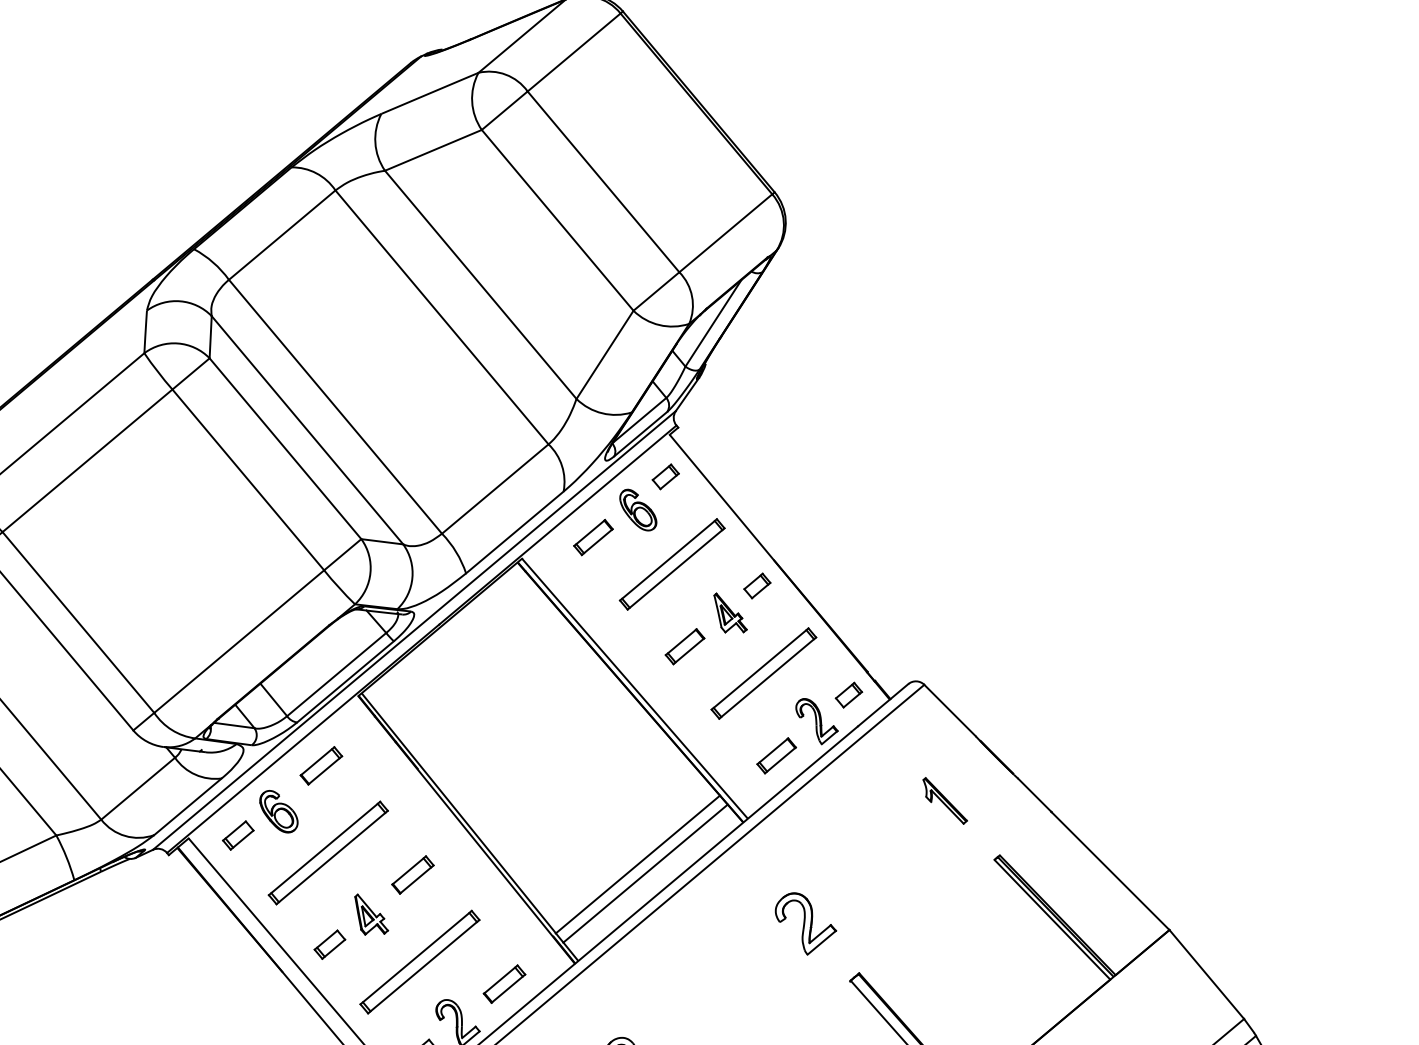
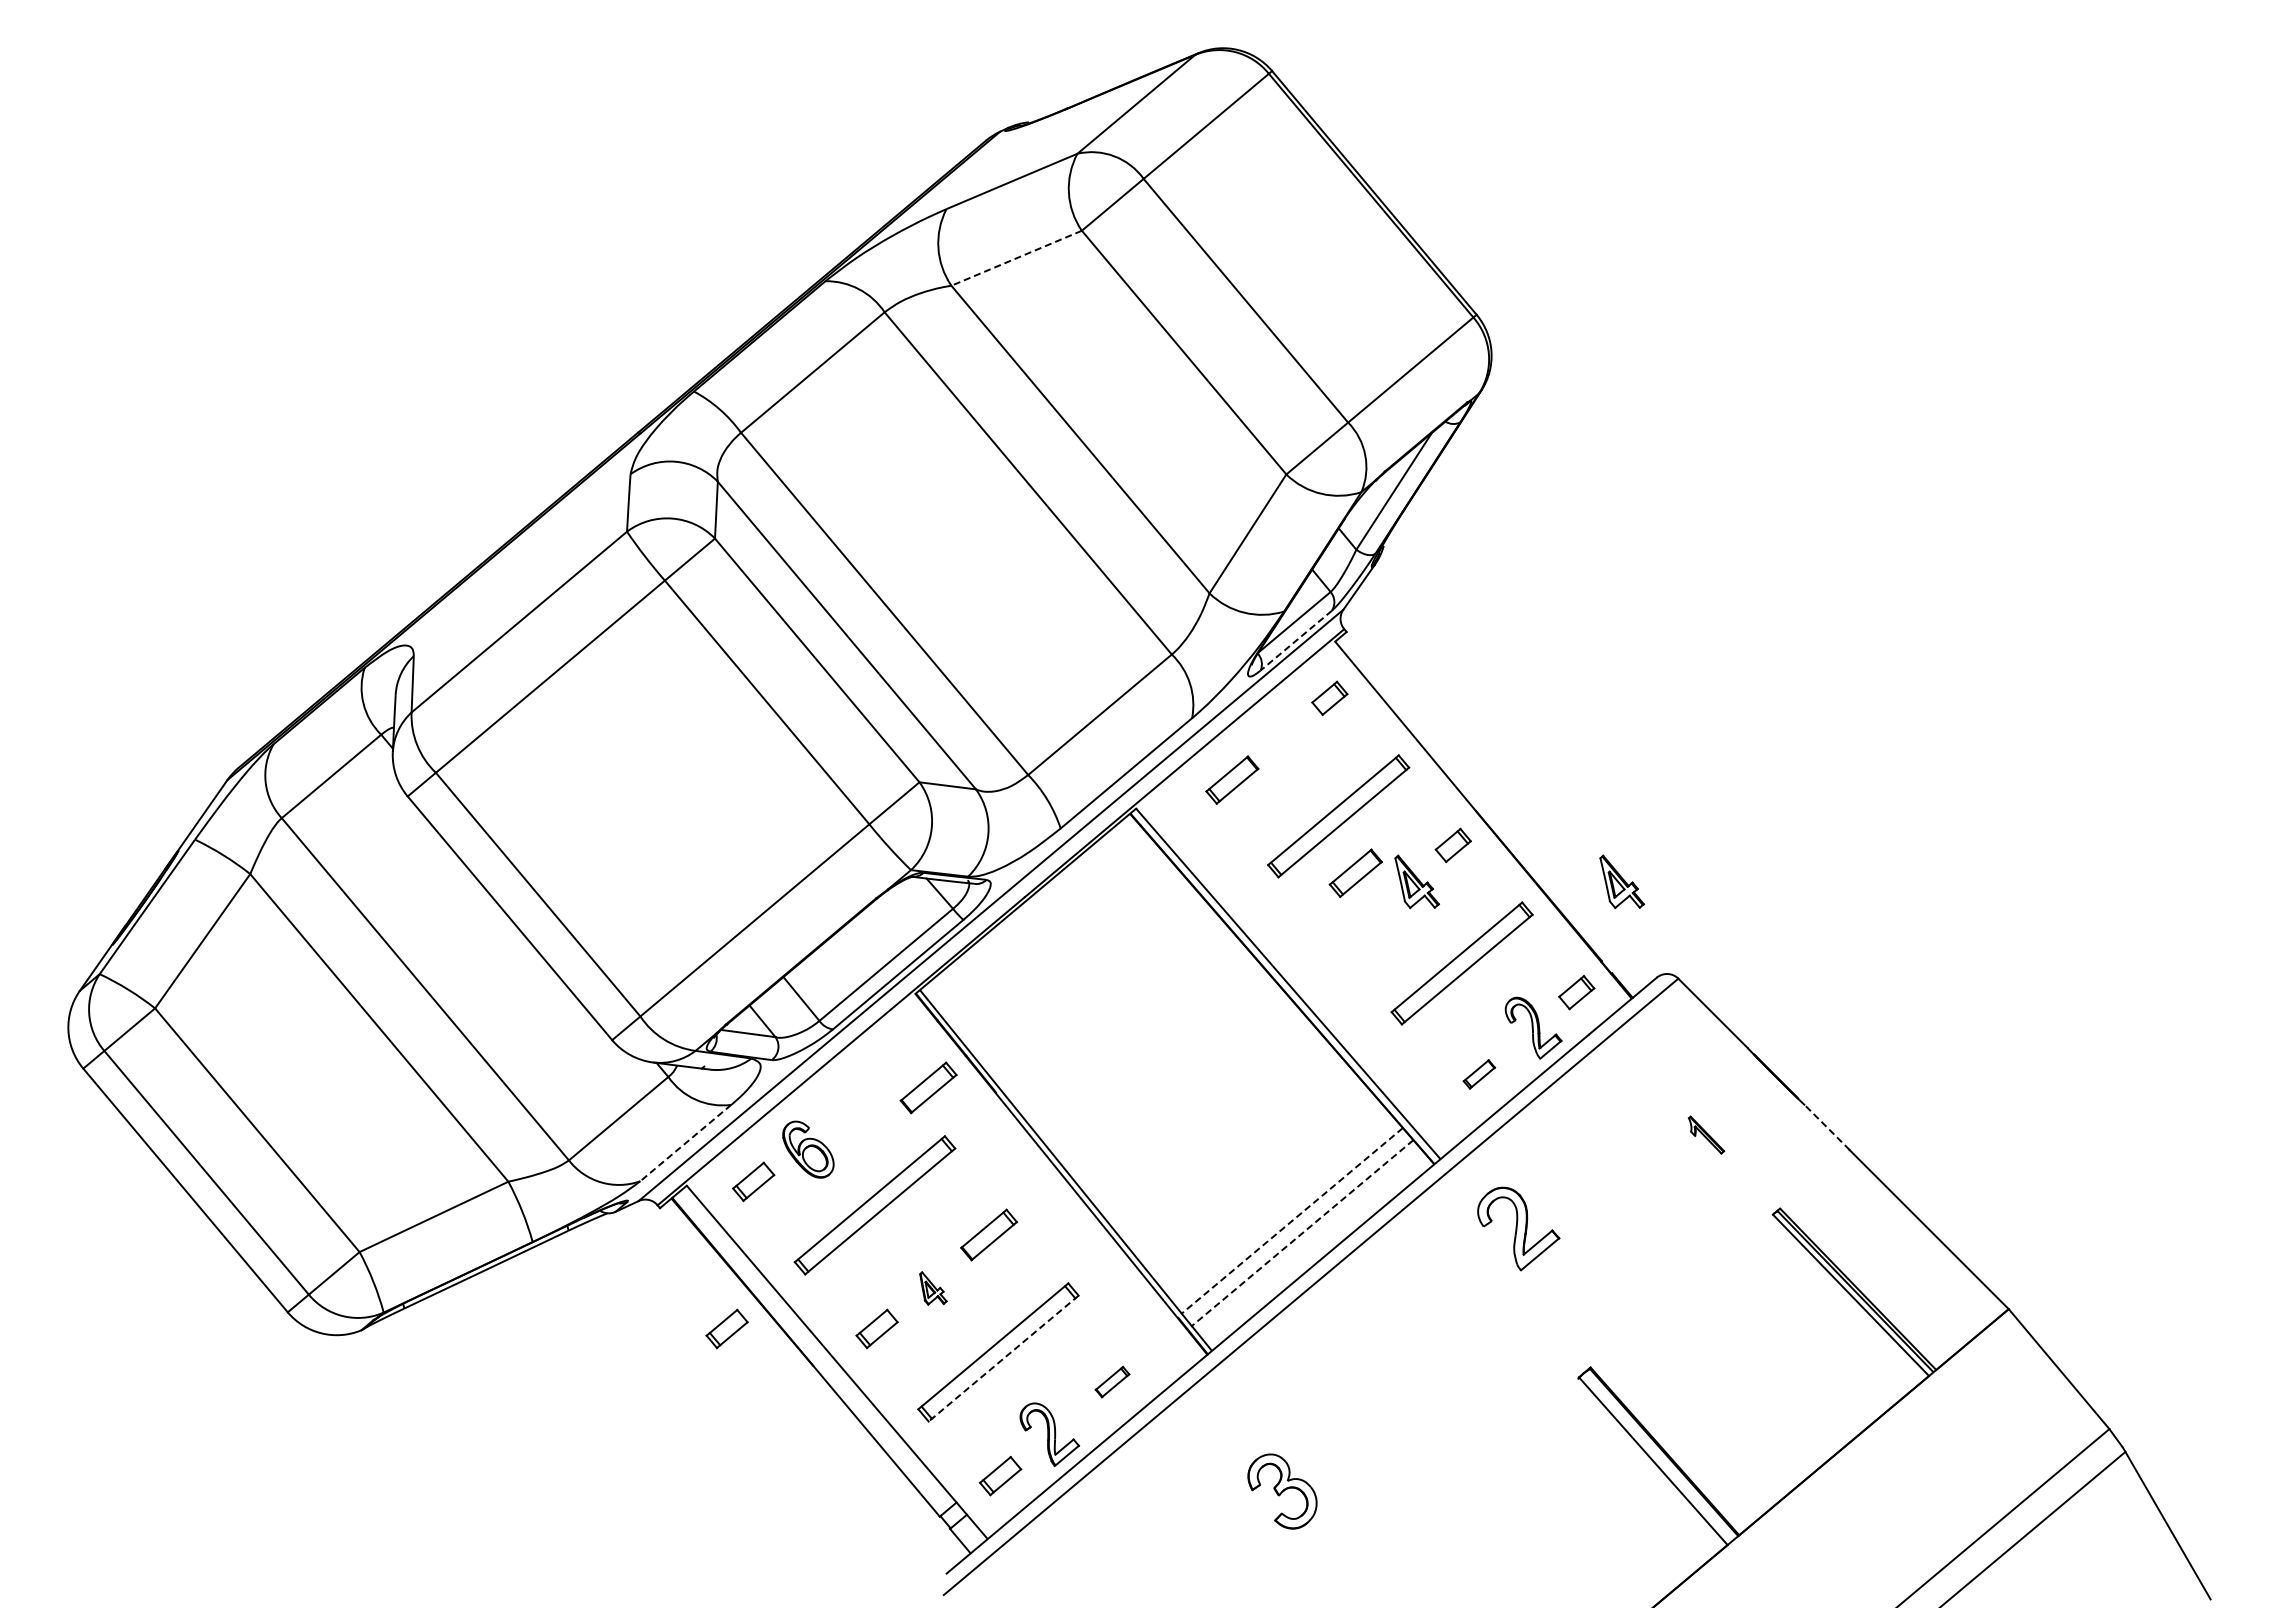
line: (433, 150) -> (1016, 258), solid -> dashed
line: (641, 433) -> (1296, 640), solid -> dashed
part: (638, 509) -> (1292, 742), removed
part: (882, 612) -> (1621, 881), added
part: (684, 646) -> (1355, 872), moved
part: (776, 755) -> (1479, 1074), size x0.6
part: (321, 765) -> (928, 1087), moved
line: (1034, 795) -> (1827, 1127), solid -> dashed
part: (945, 800) -> (1706, 1134), size x0.6
line: (187, 807) -> (685, 1143), solid -> dashed
line: (637, 864) -> (1291, 1221), solid -> dashed
line: (645, 873) -> (1302, 1233), solid -> dashed
part: (371, 914) -> (933, 1288), size x0.6
part: (805, 923) -> (1518, 1228), moved
part: (218, 944) -> (726, 1328), added
line: (423, 966) -> (1003, 1358), solid -> dashed
part: (504, 983) -> (1112, 1381), size x0.6

